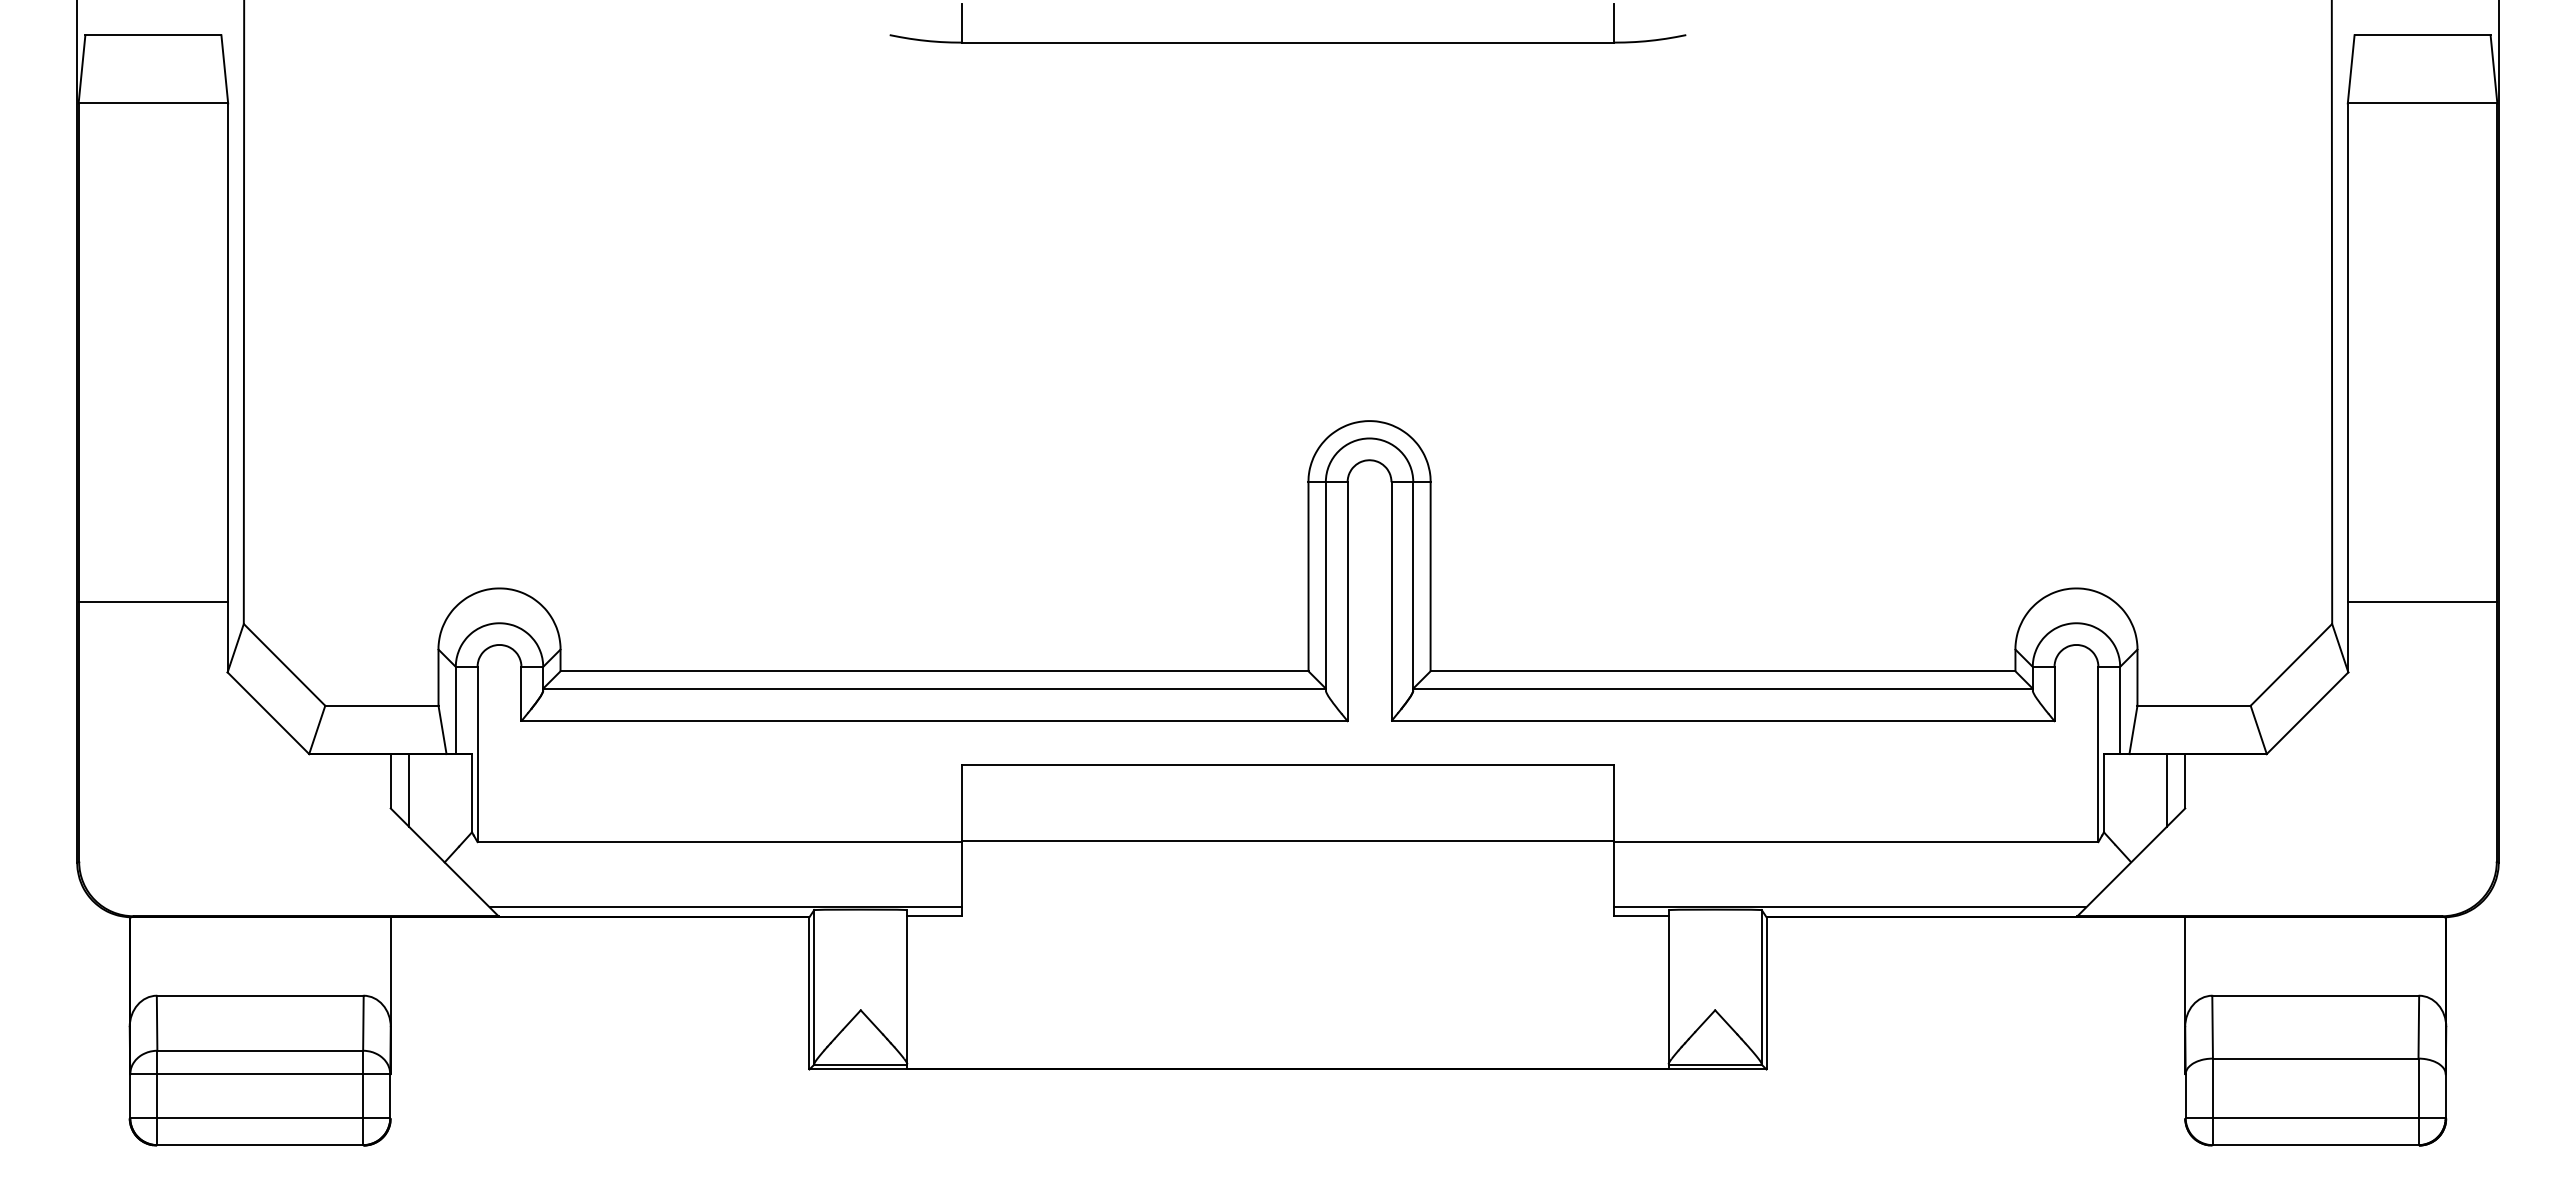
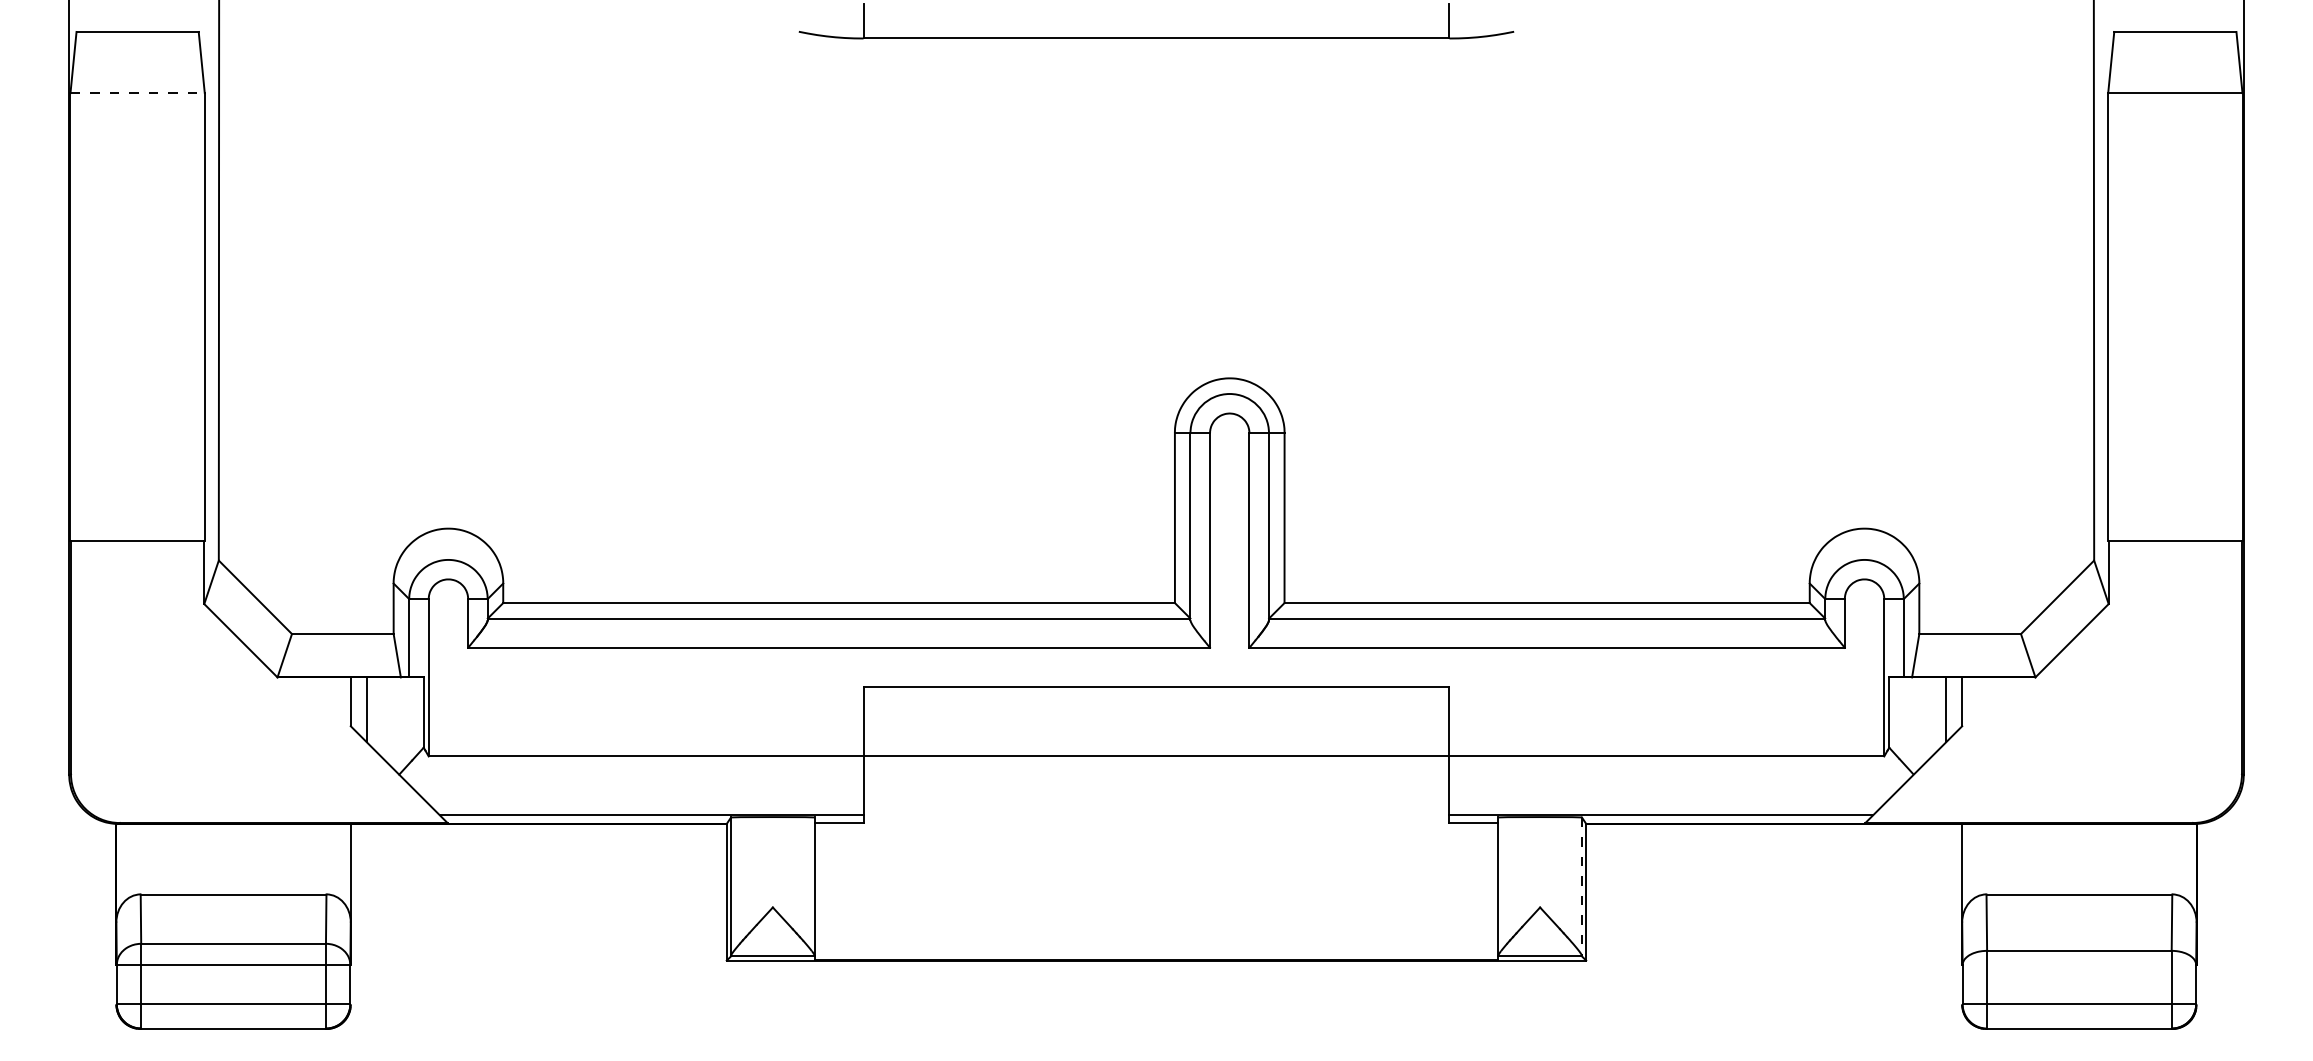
line: (153, 103) -> (137, 93), solid -> dashed
line: (1761, 987) -> (1581, 887), solid -> dashed

